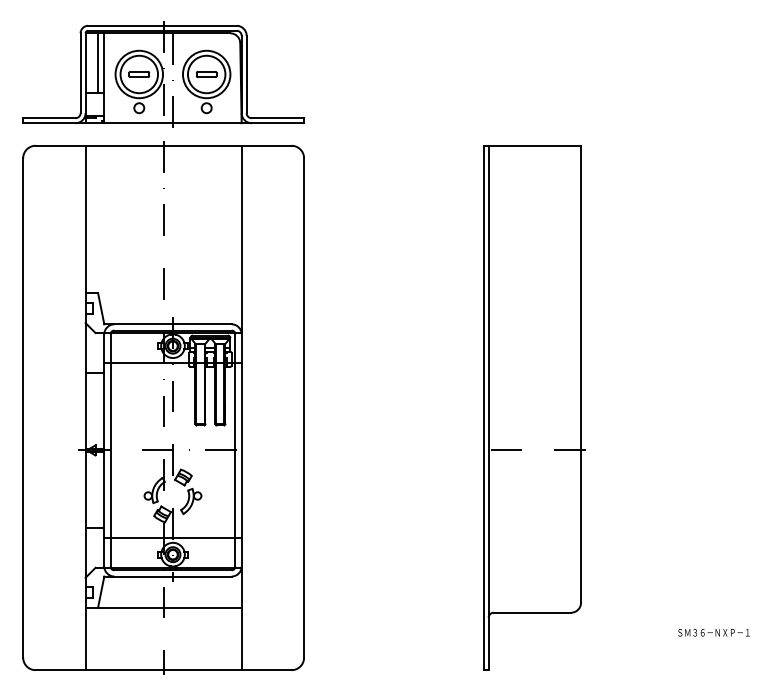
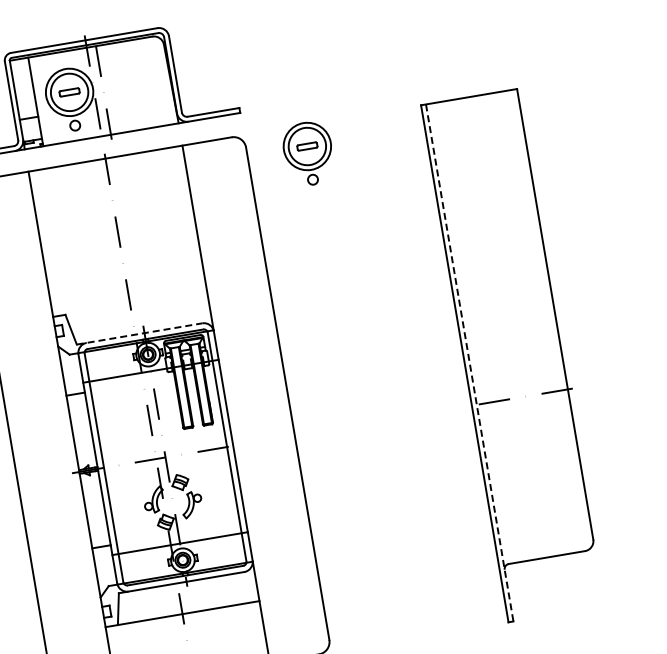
line: (98, 63) -> (27, 88), removed
part: (206, 81) -> (308, 153), moved
line: (168, 324) -> (140, 334), solid -> dashed
line: (488, 408) -> (469, 363), solid -> dashed

